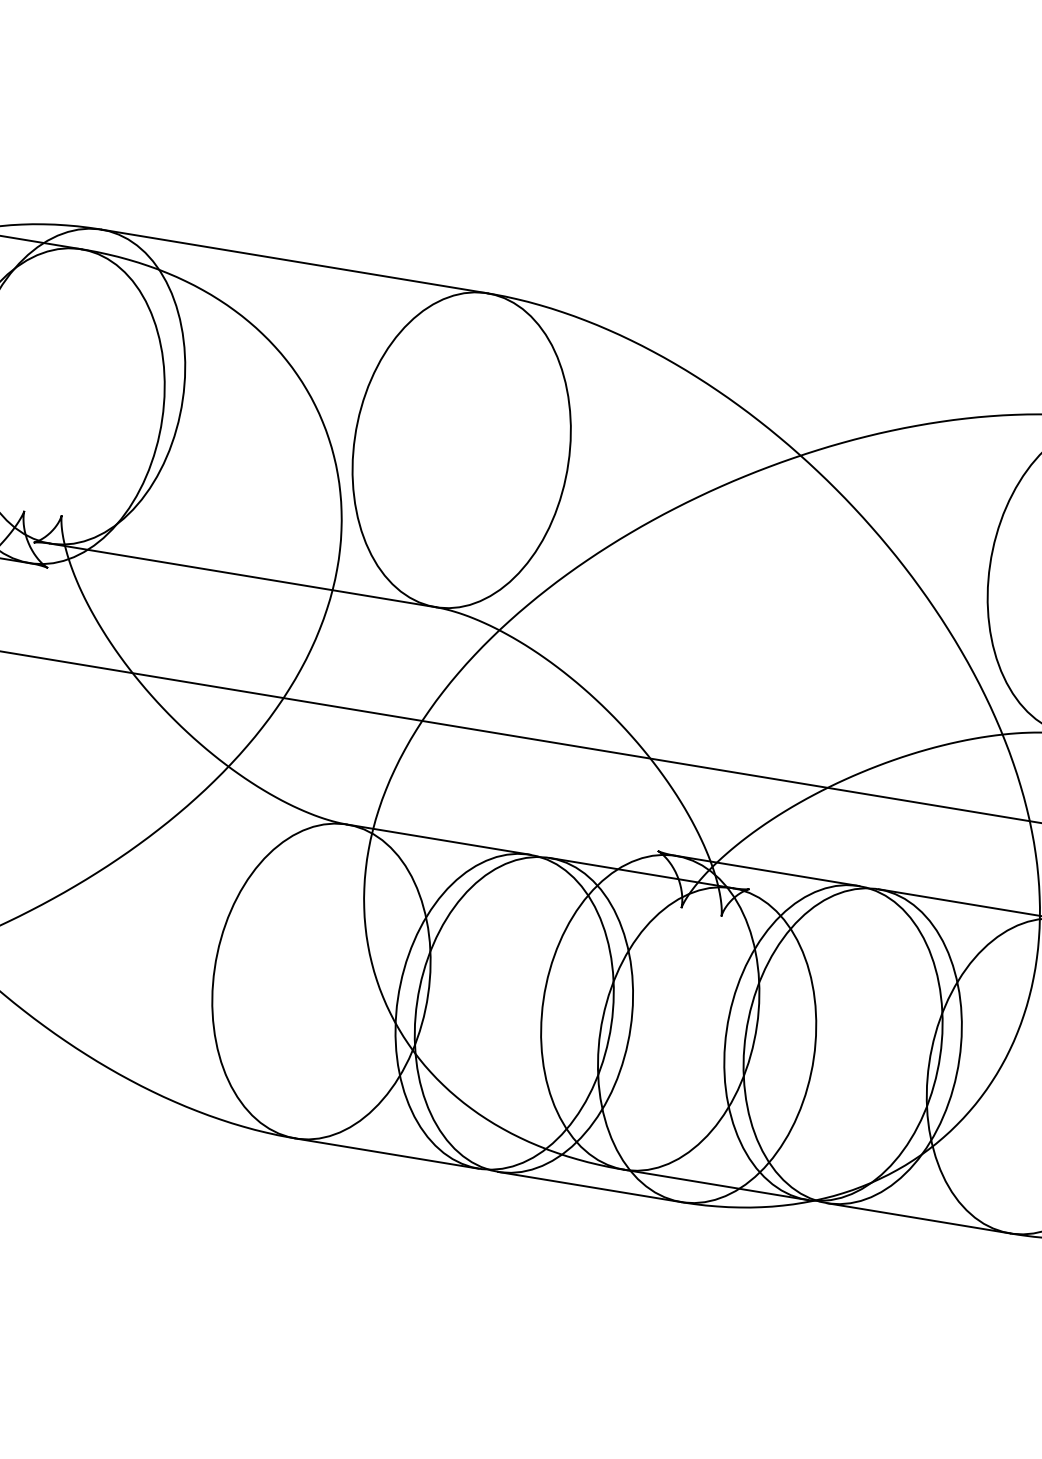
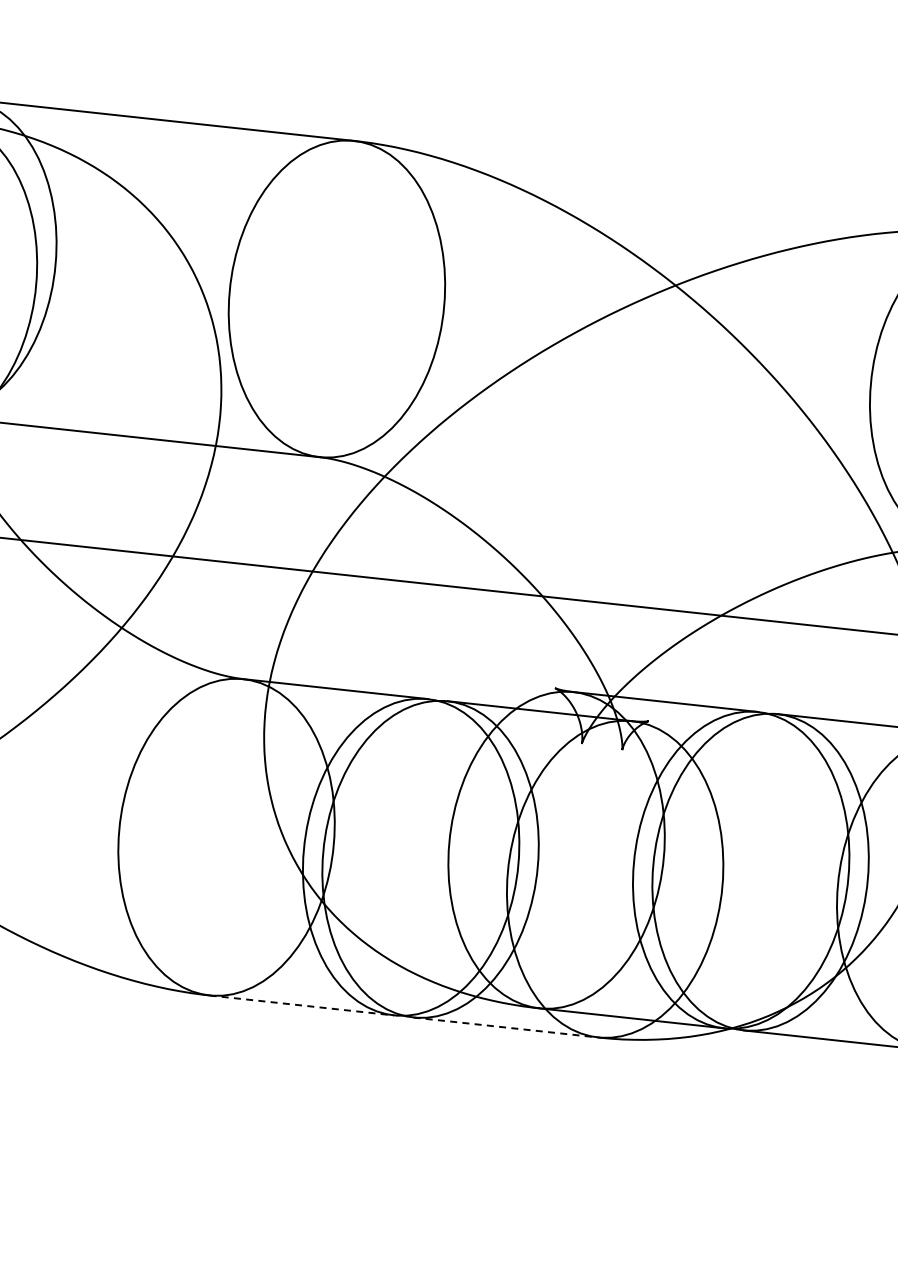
line: (387, 1153) -> (302, 1005), solid -> dashed
line: (589, 1187) -> (505, 1028), solid -> dashed

